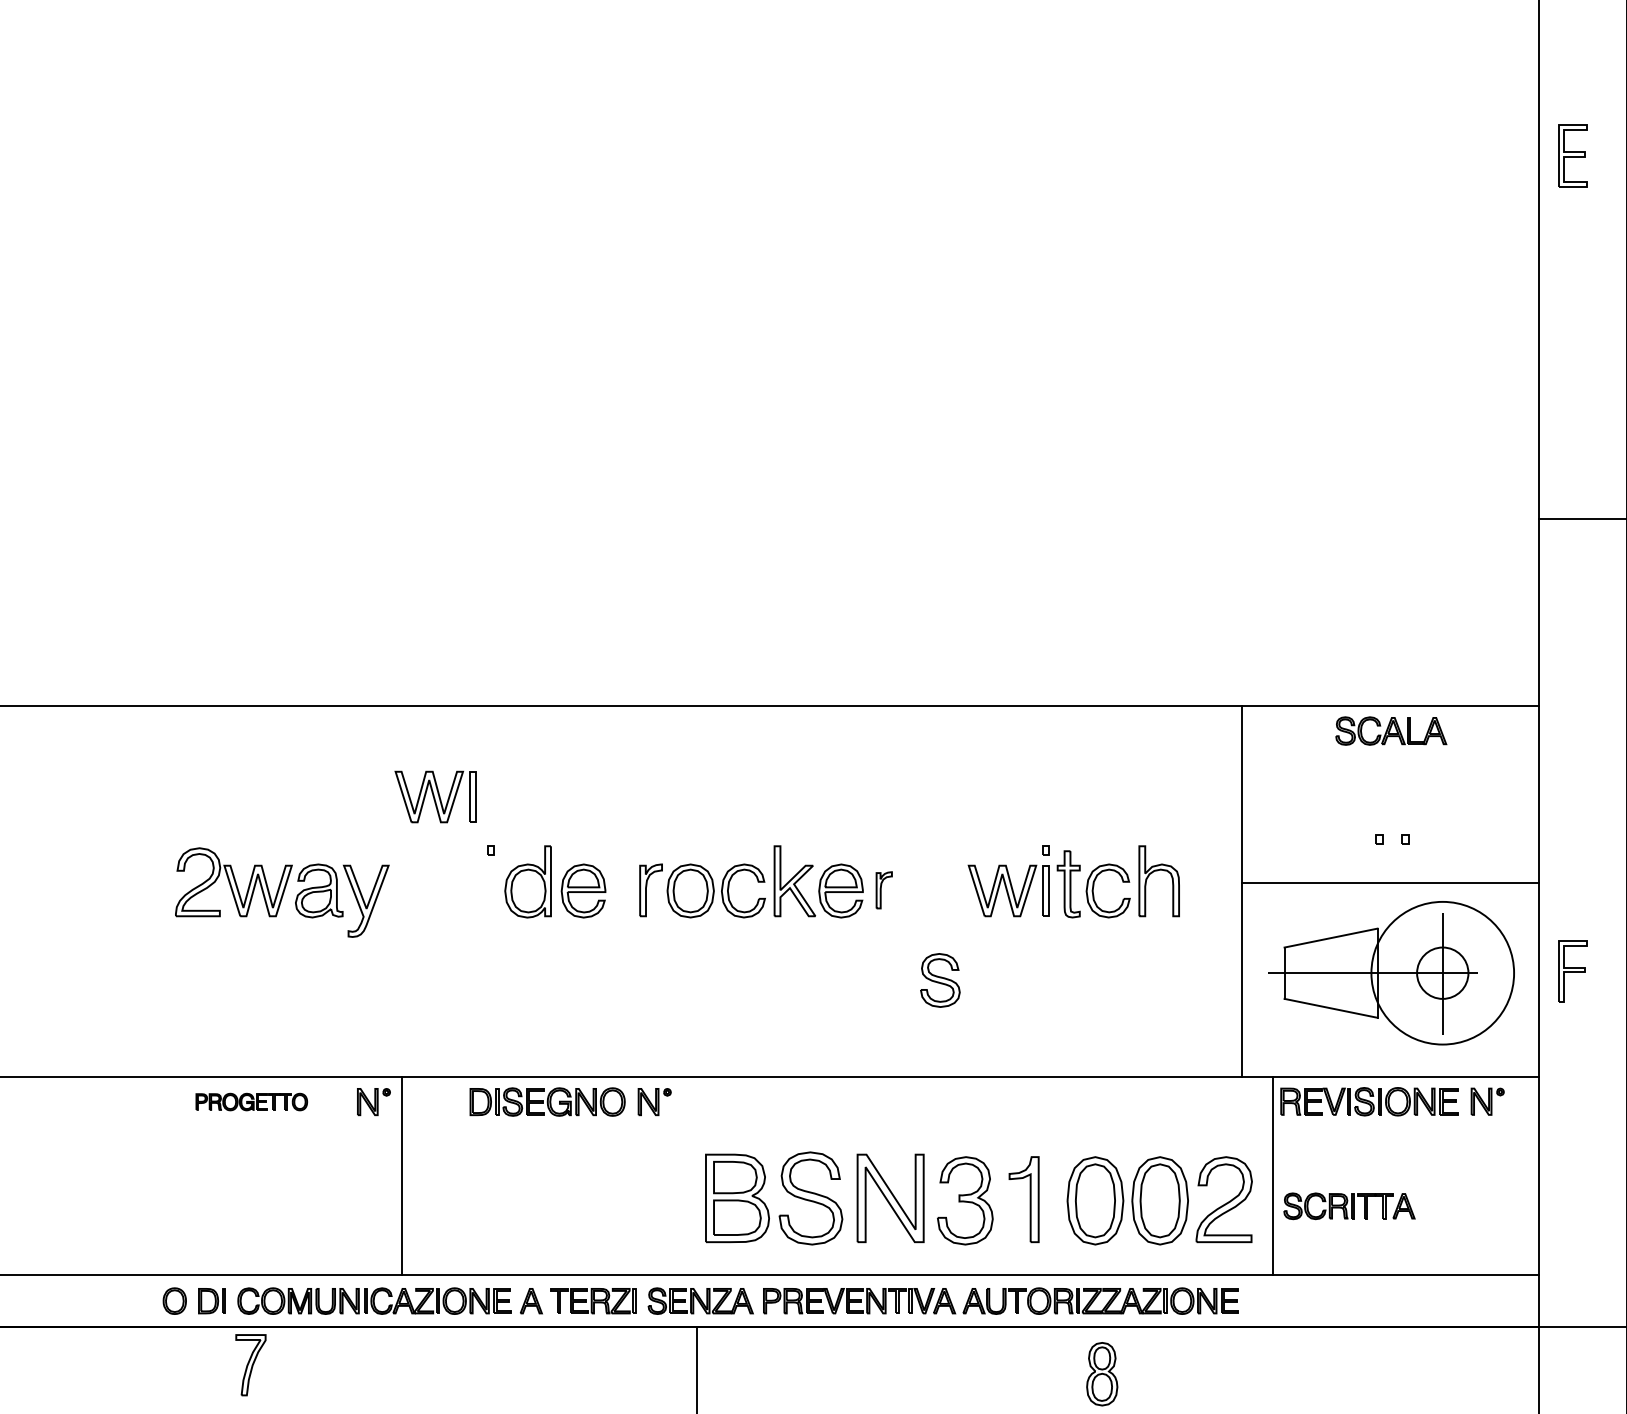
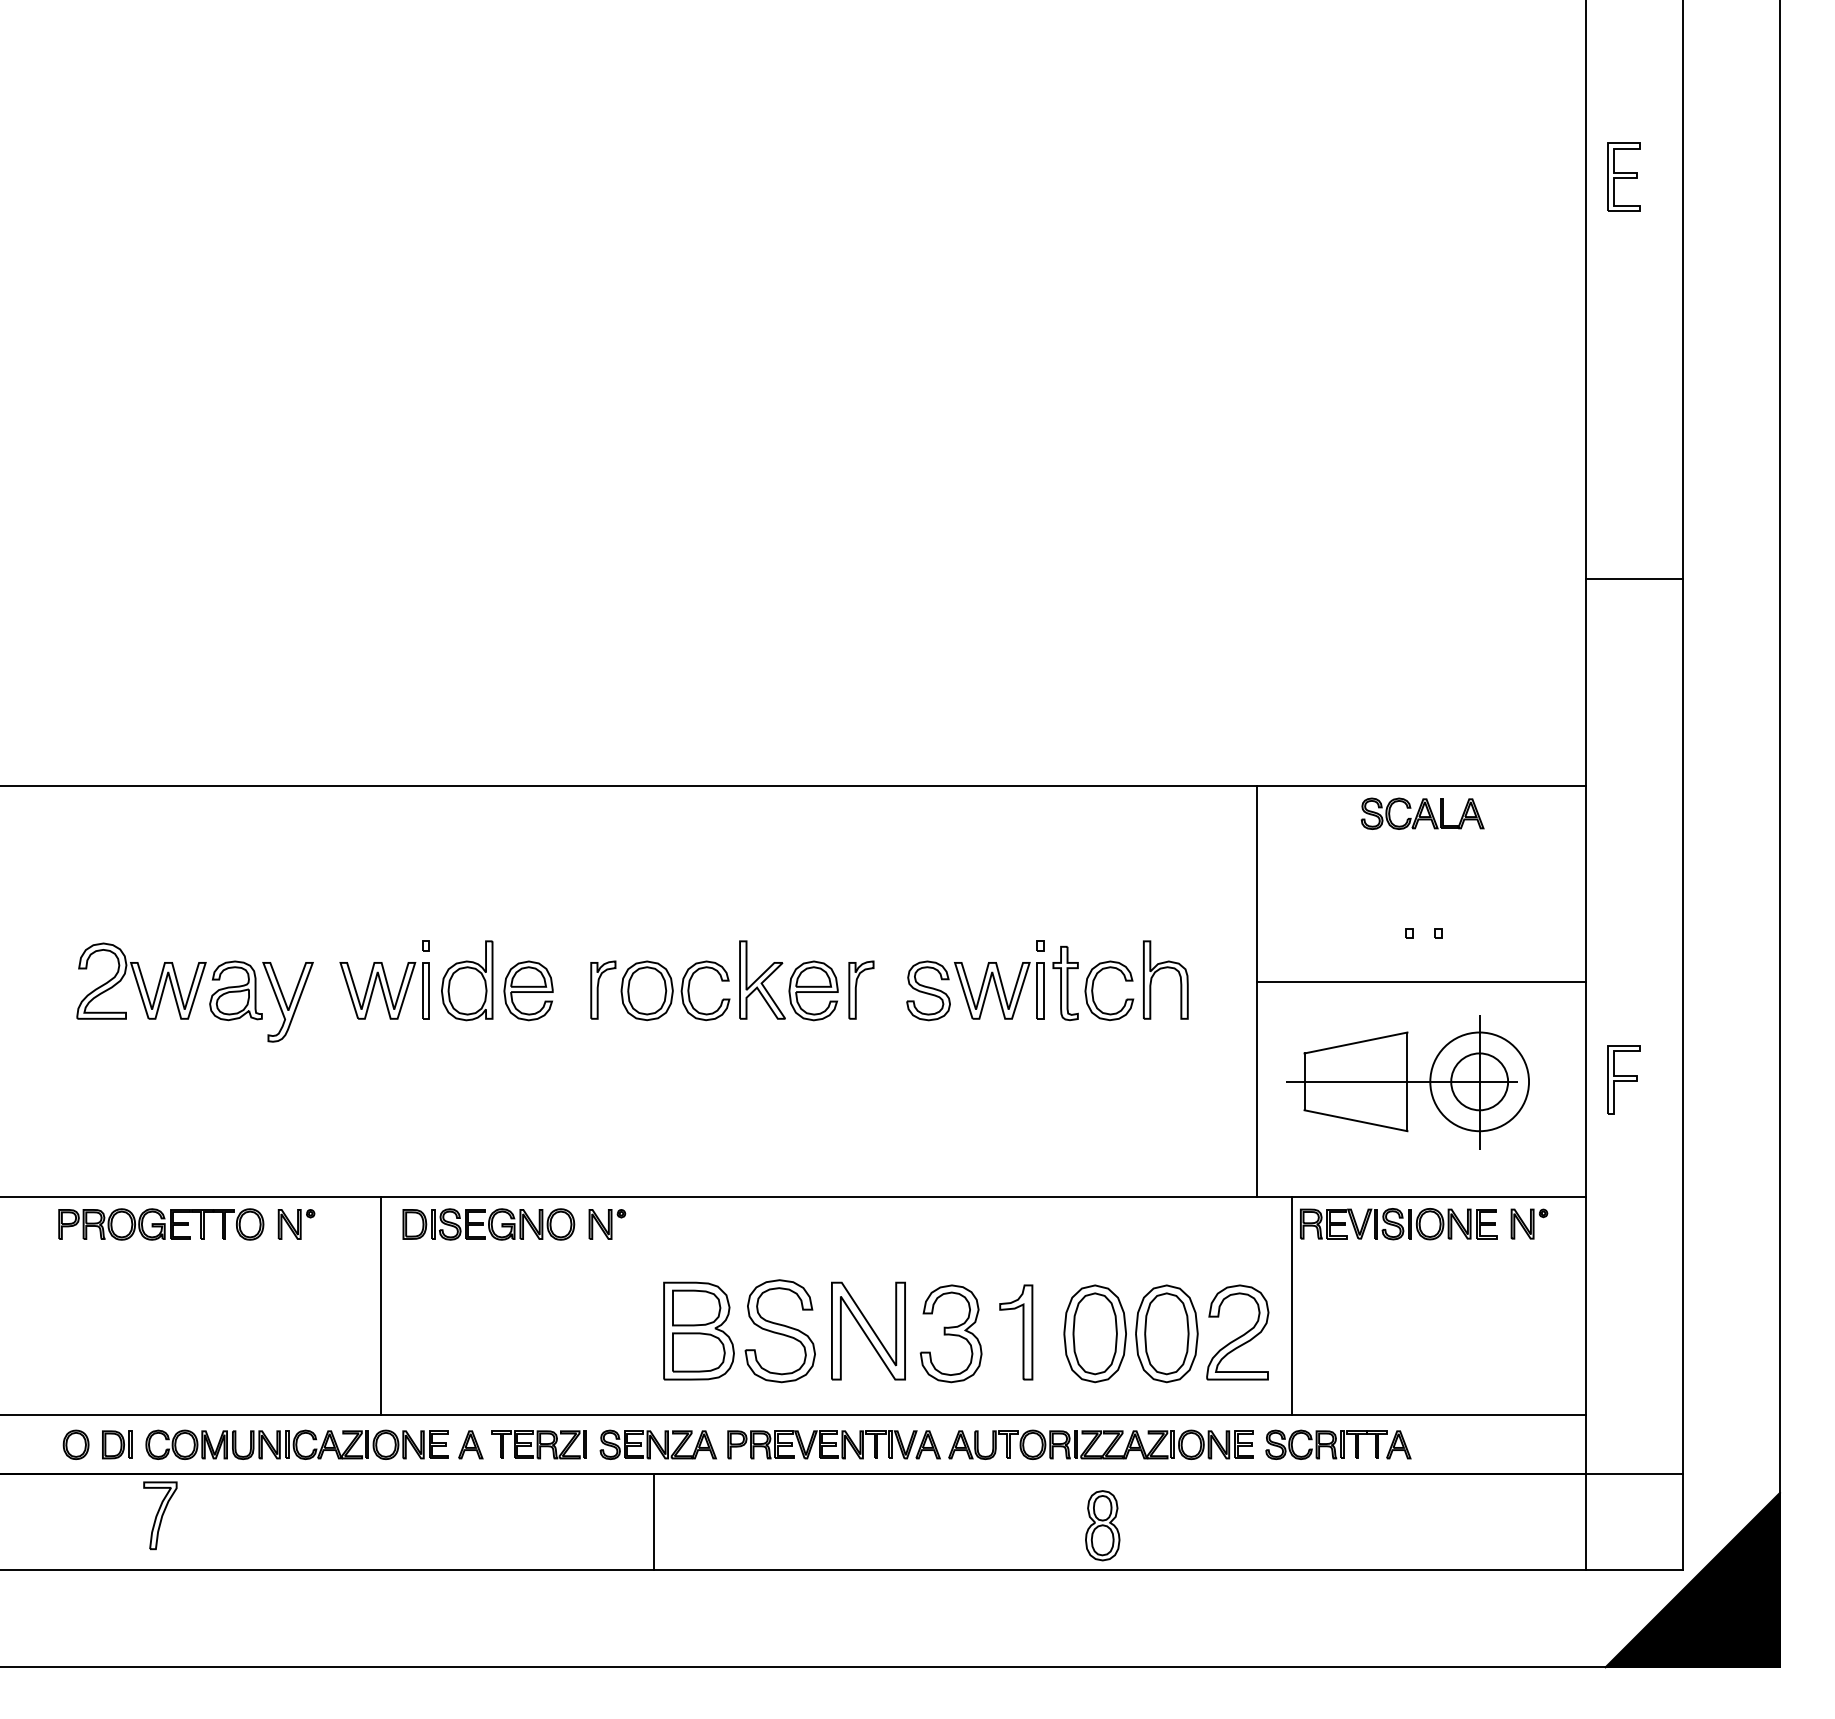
part: (435, 796) -> (384, 990), moved
part: (884, 889) -> (861, 989), size x1.43
circle: (1442, 972) -> (1479, 1081), size x0.62
part: (940, 980) -> (928, 990), moved
part: (251, 1102) -> (161, 1224), size x1.67
line: (401, 1175) -> (380, 1305), moved
part: (1349, 1205) -> (1338, 1444), moved

